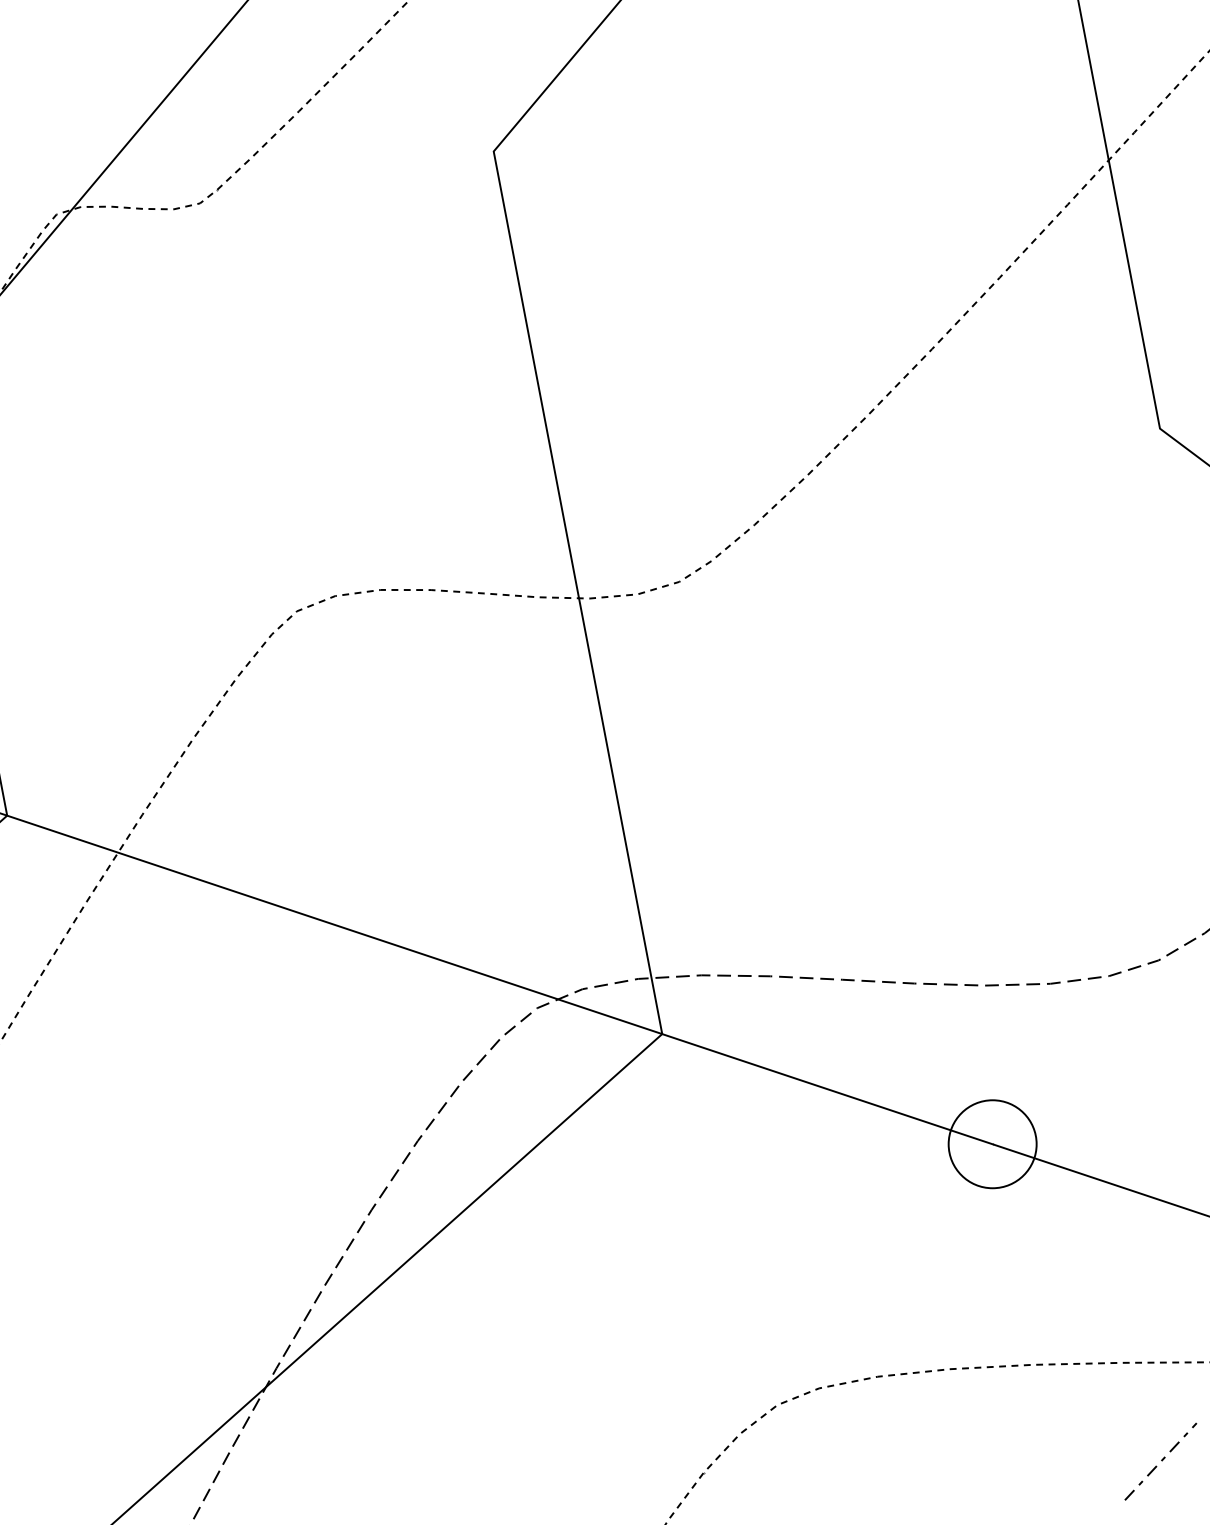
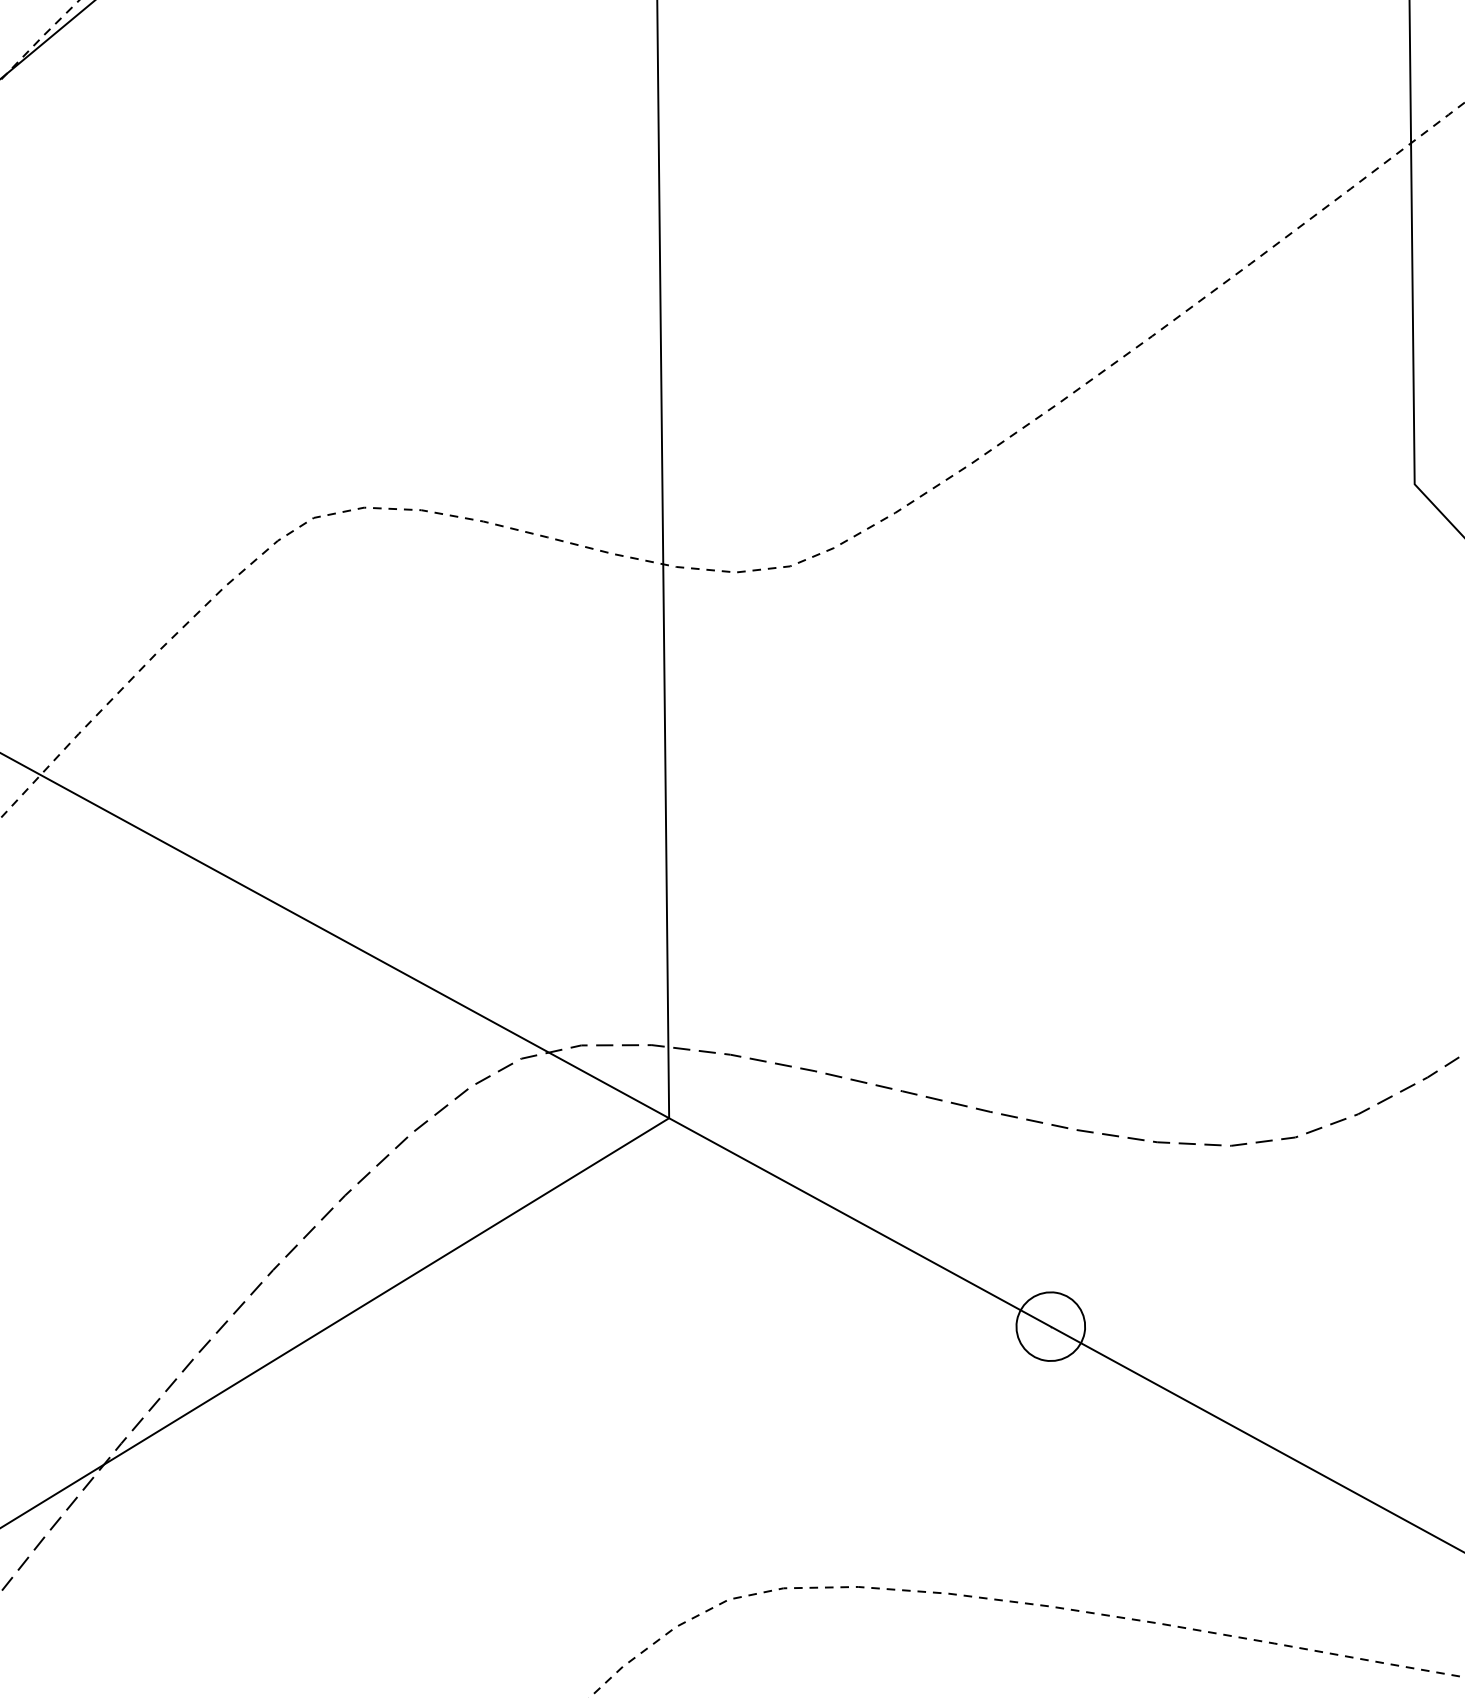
circle: (992, 1143) -> (1050, 1325), size x0.62

